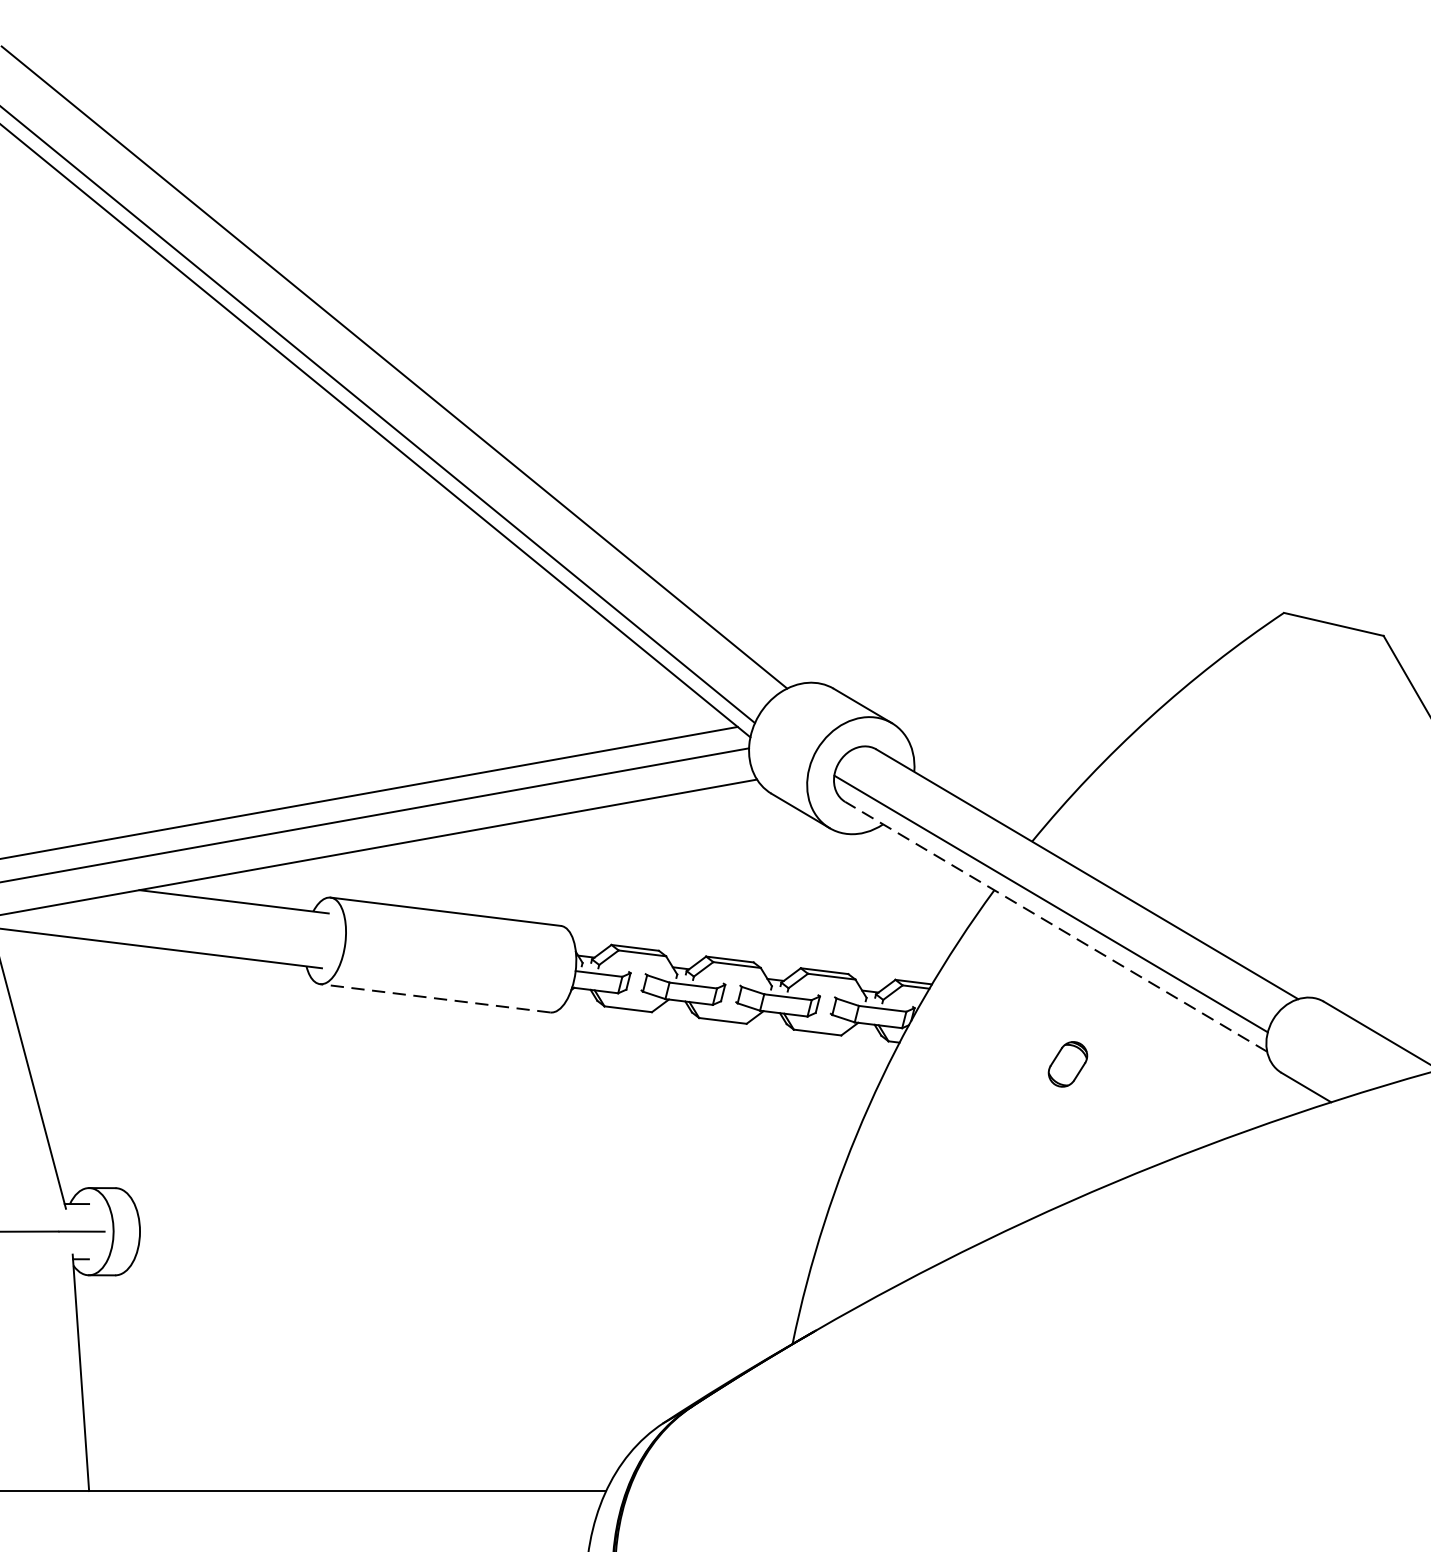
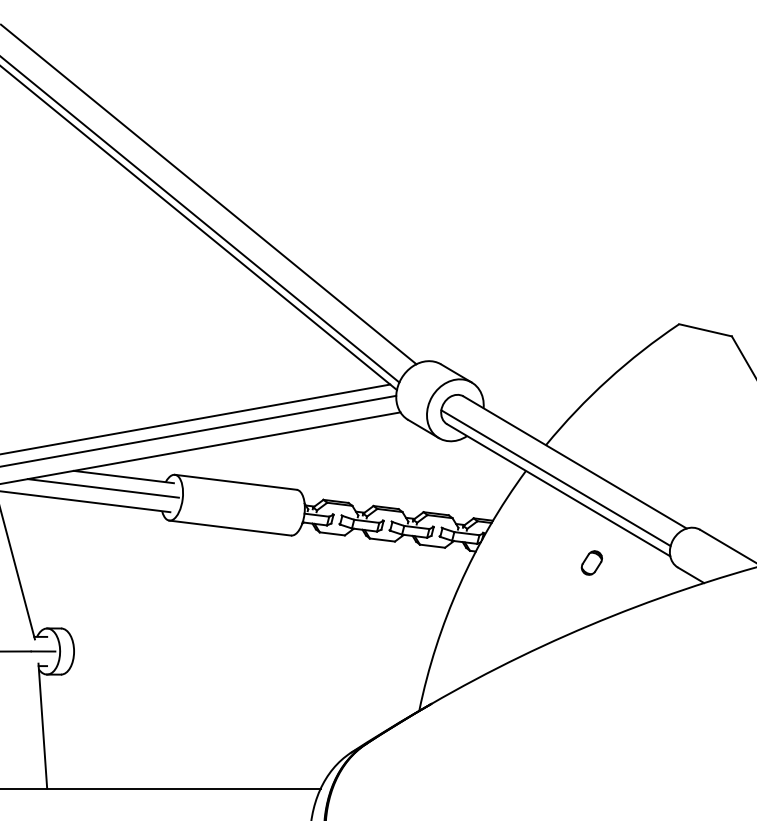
line: (193, 923) -> (102, 488), added
line: (1055, 927) -> (558, 490), dashed -> solid
line: (433, 999) -> (229, 528), dashed -> solid
part: (1067, 1063) -> (591, 562), moved

